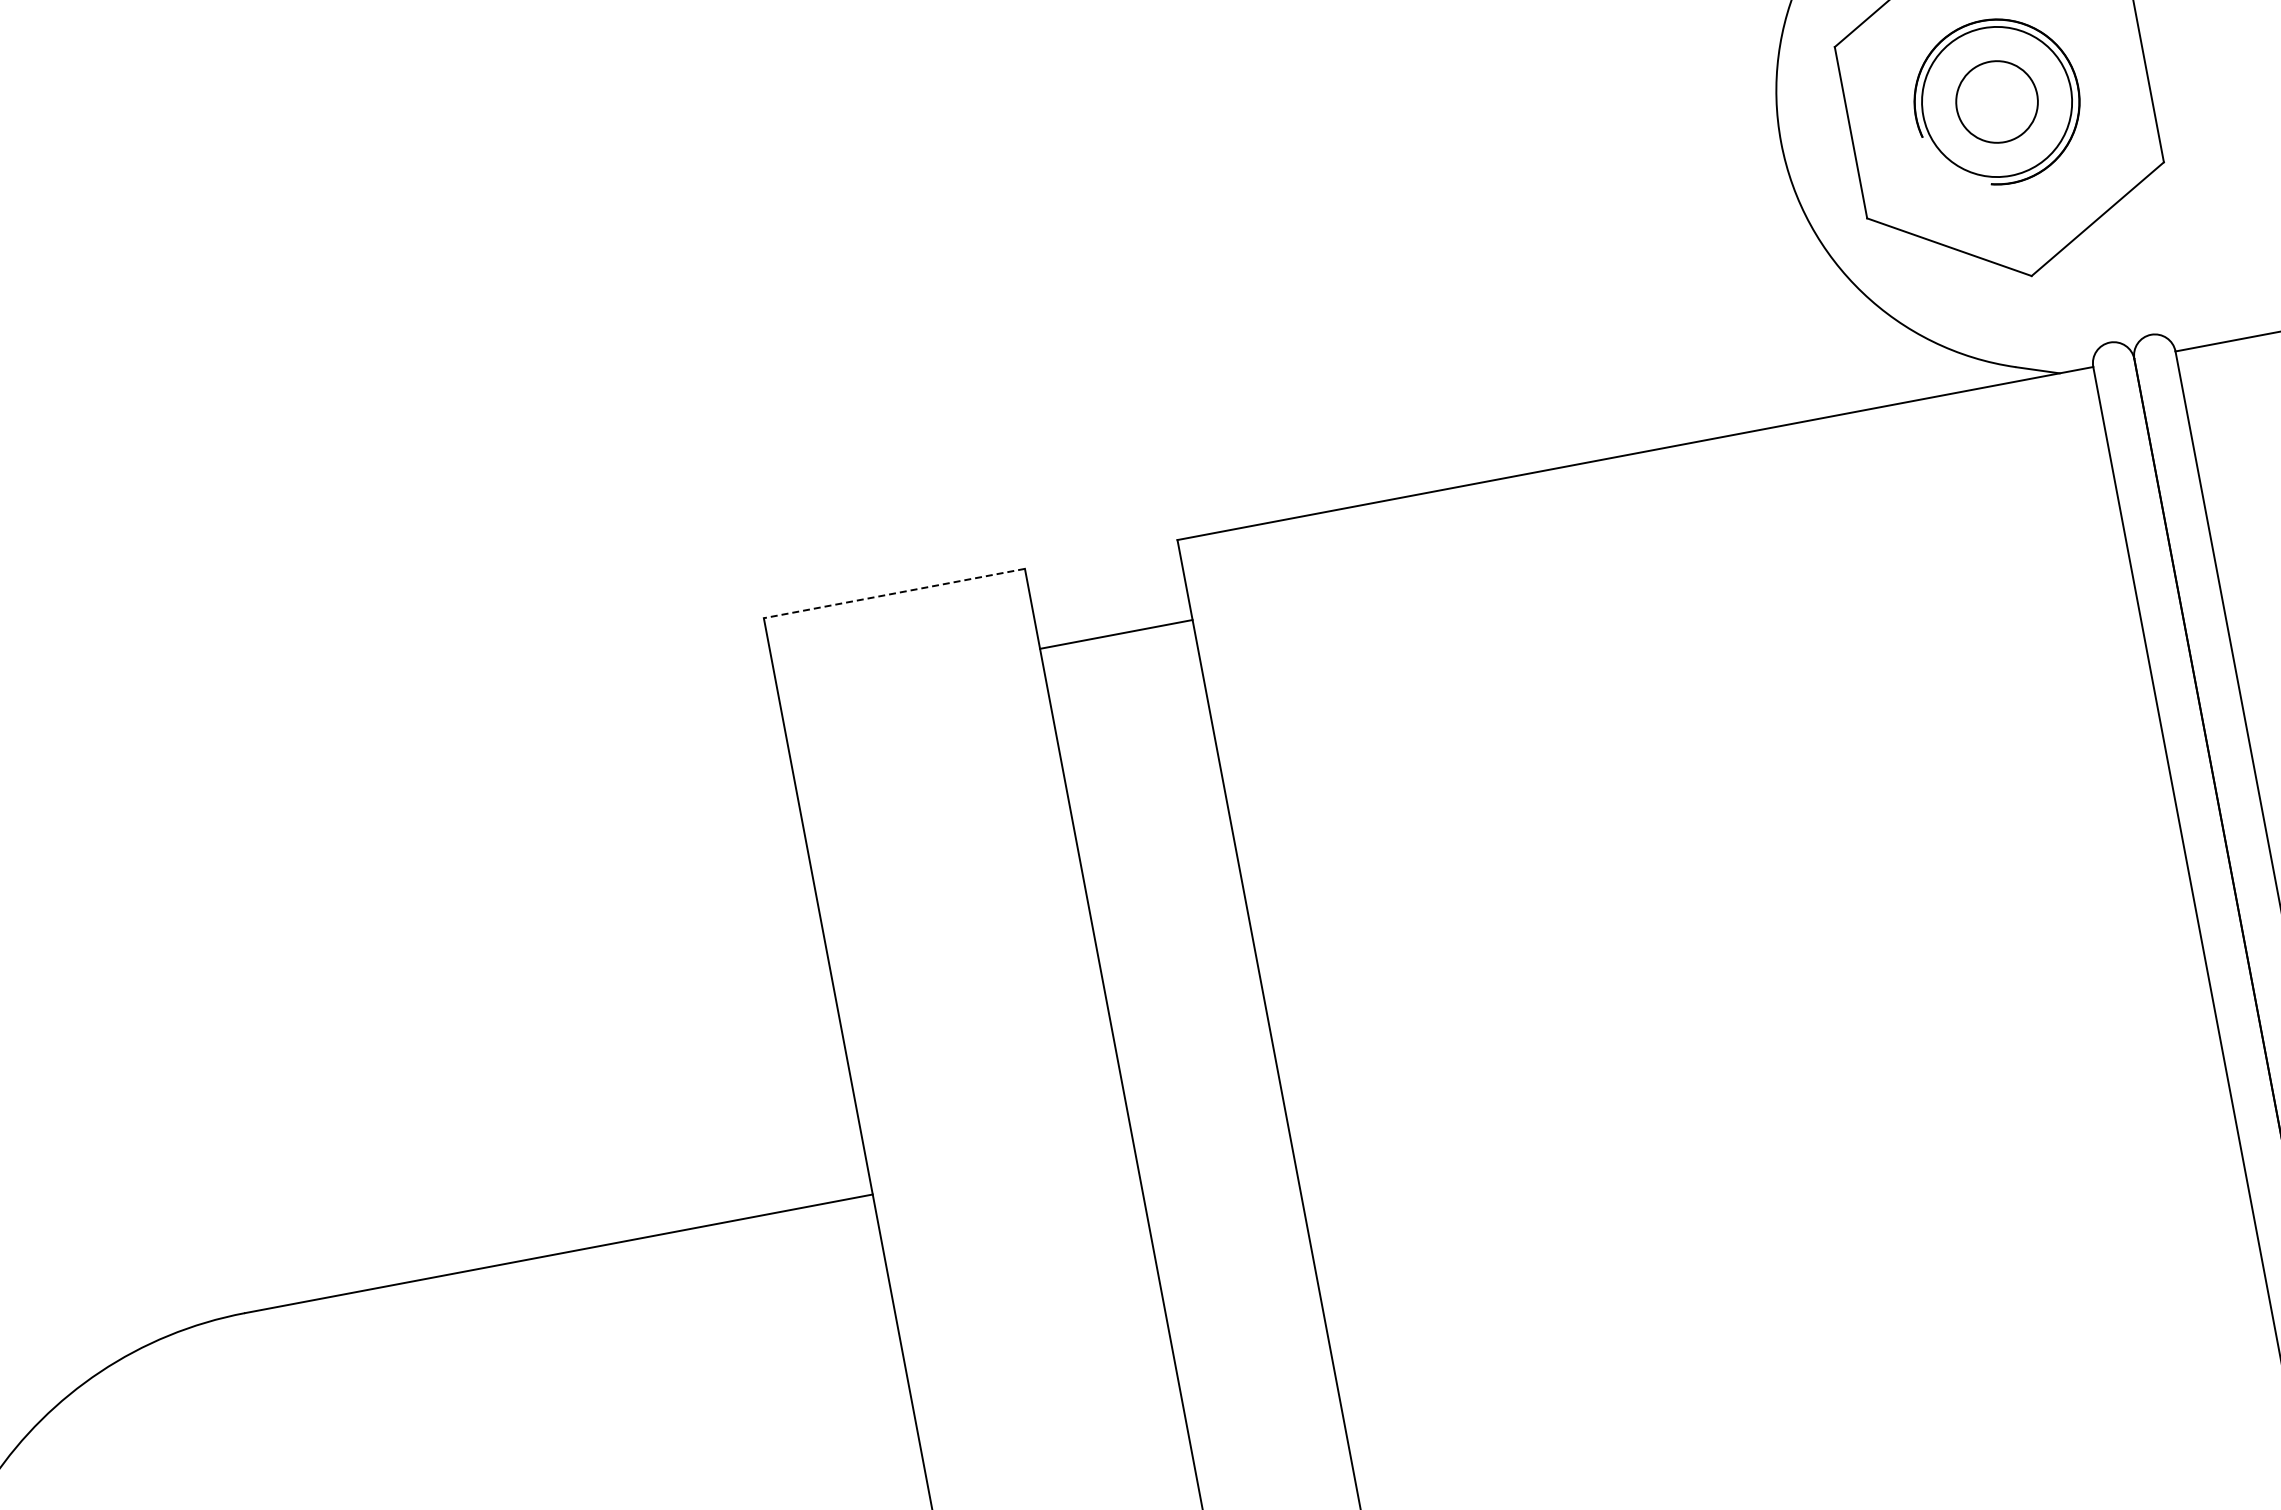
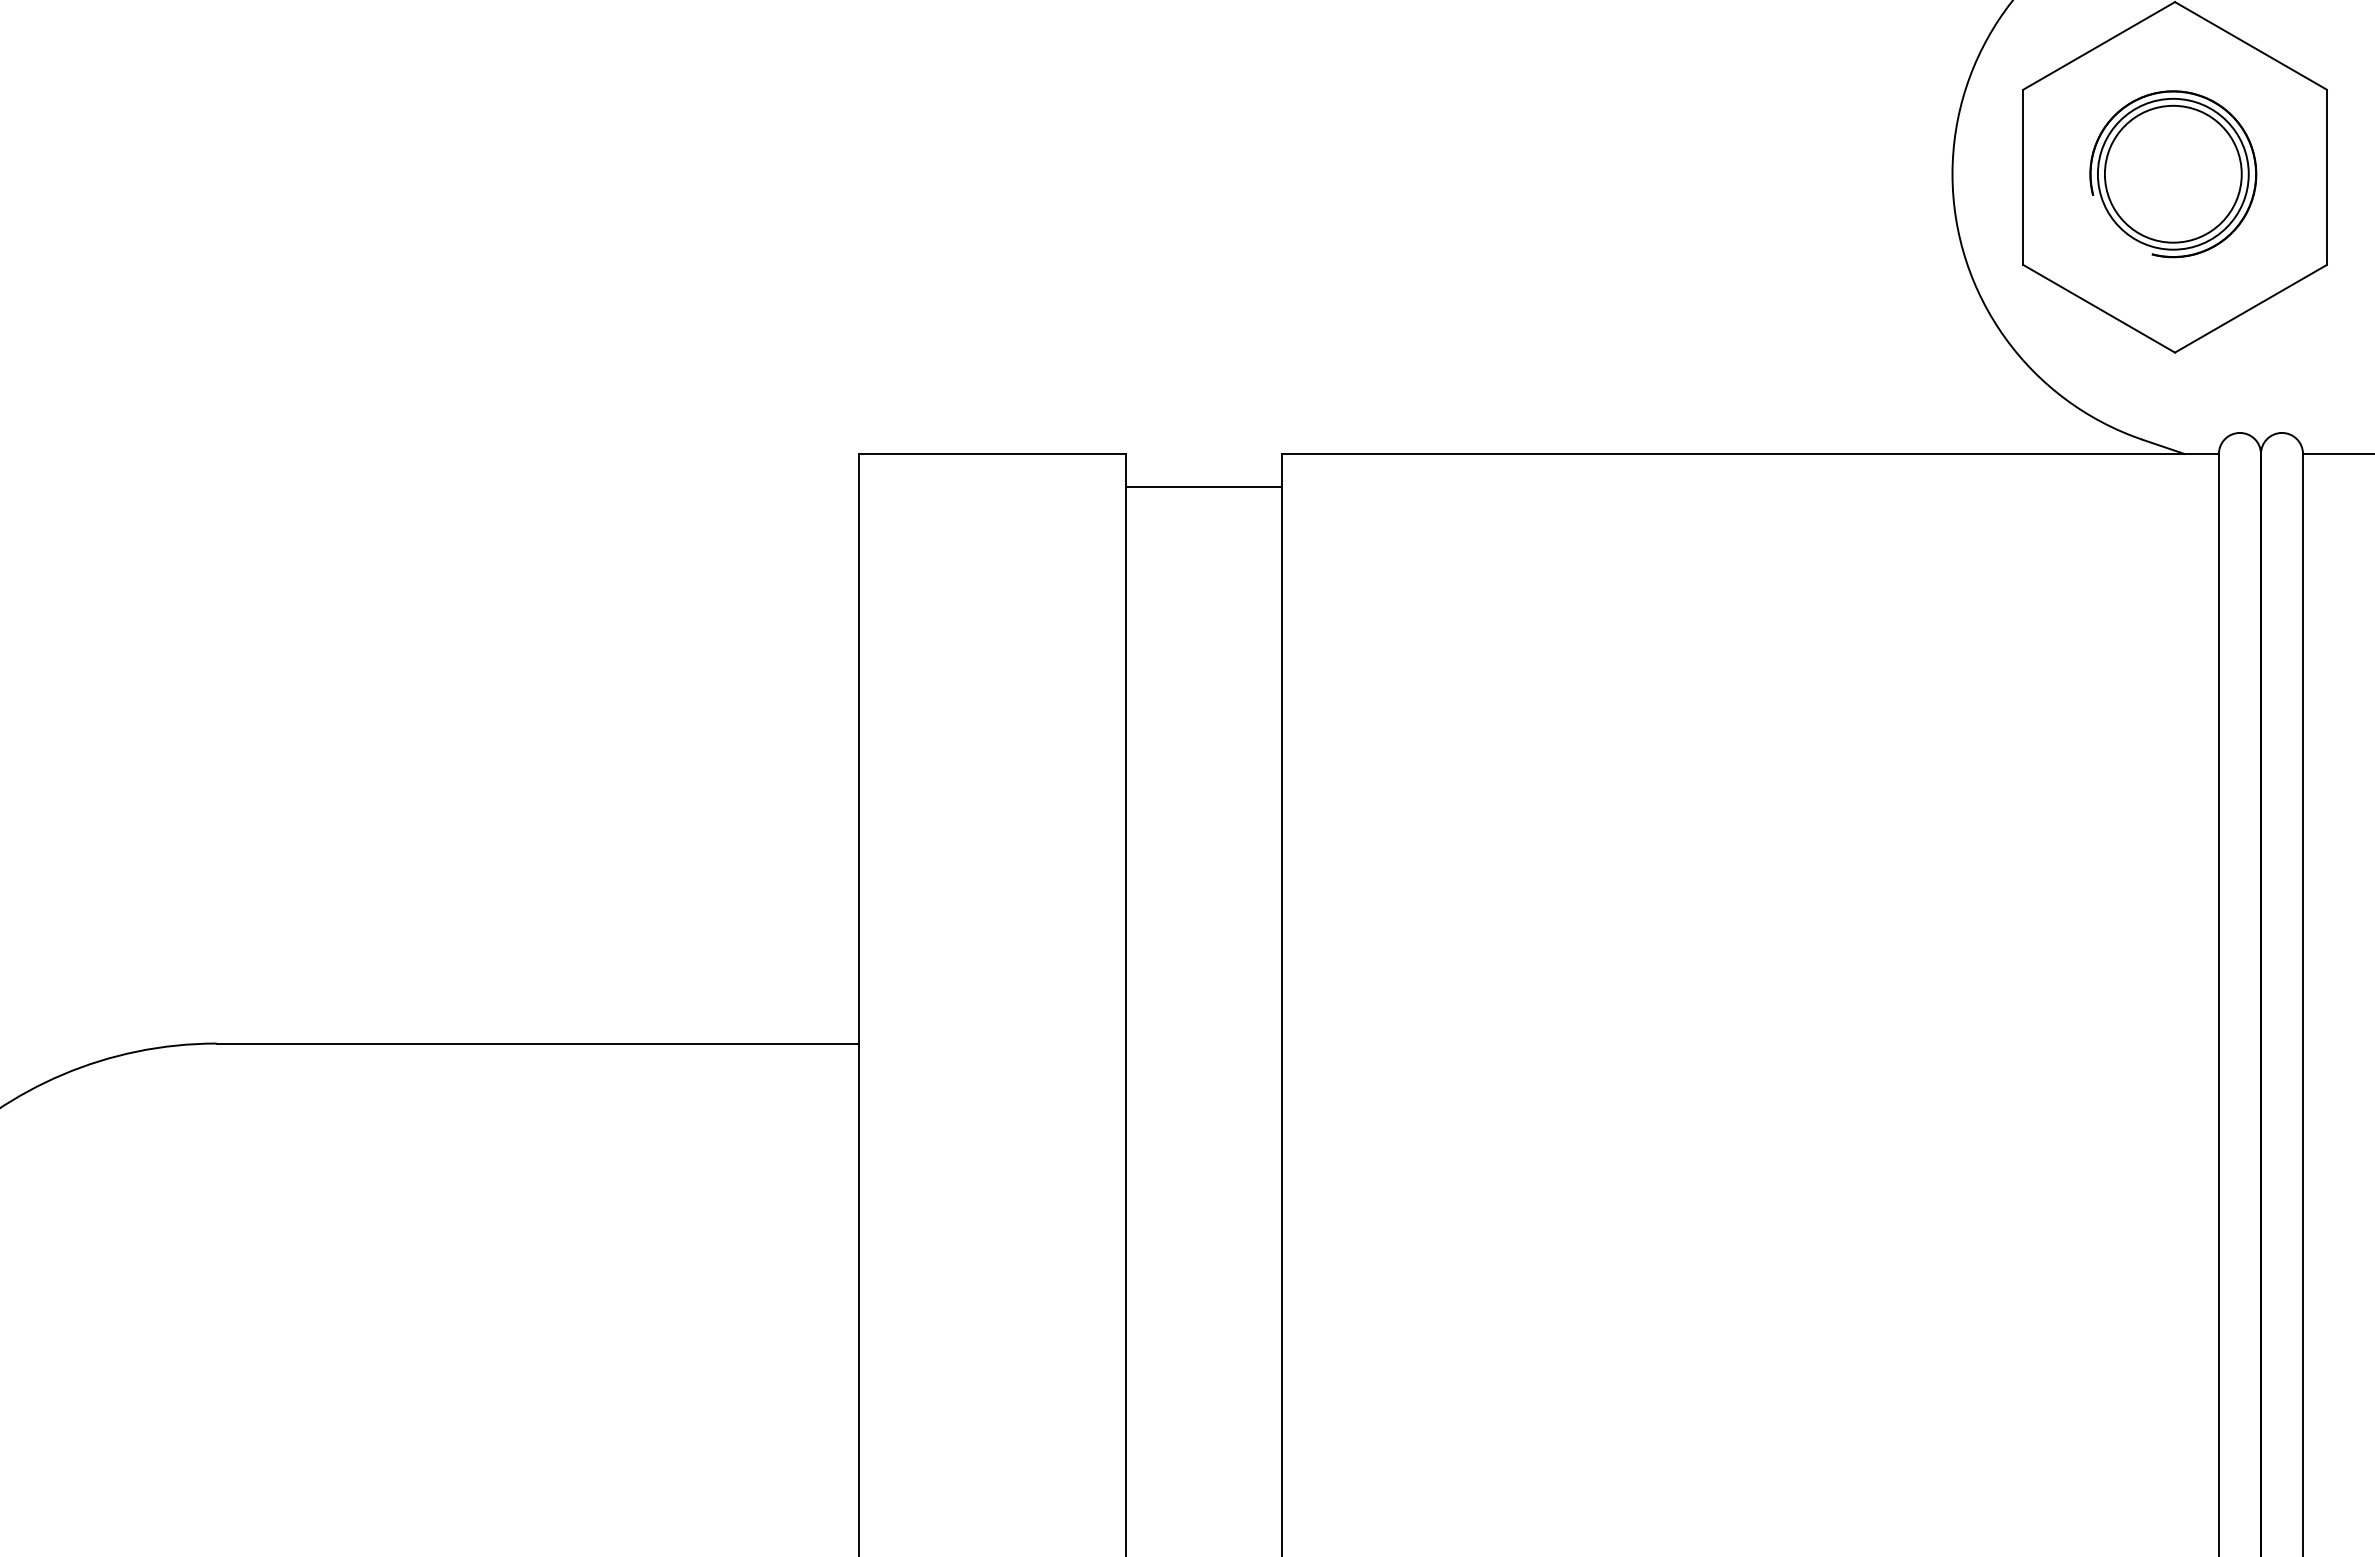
circle: (1996, 101) -> (2172, 173), size x1.67
line: (894, 593) -> (992, 453), dashed -> solid
line: (1115, 634) -> (1203, 486), moved

